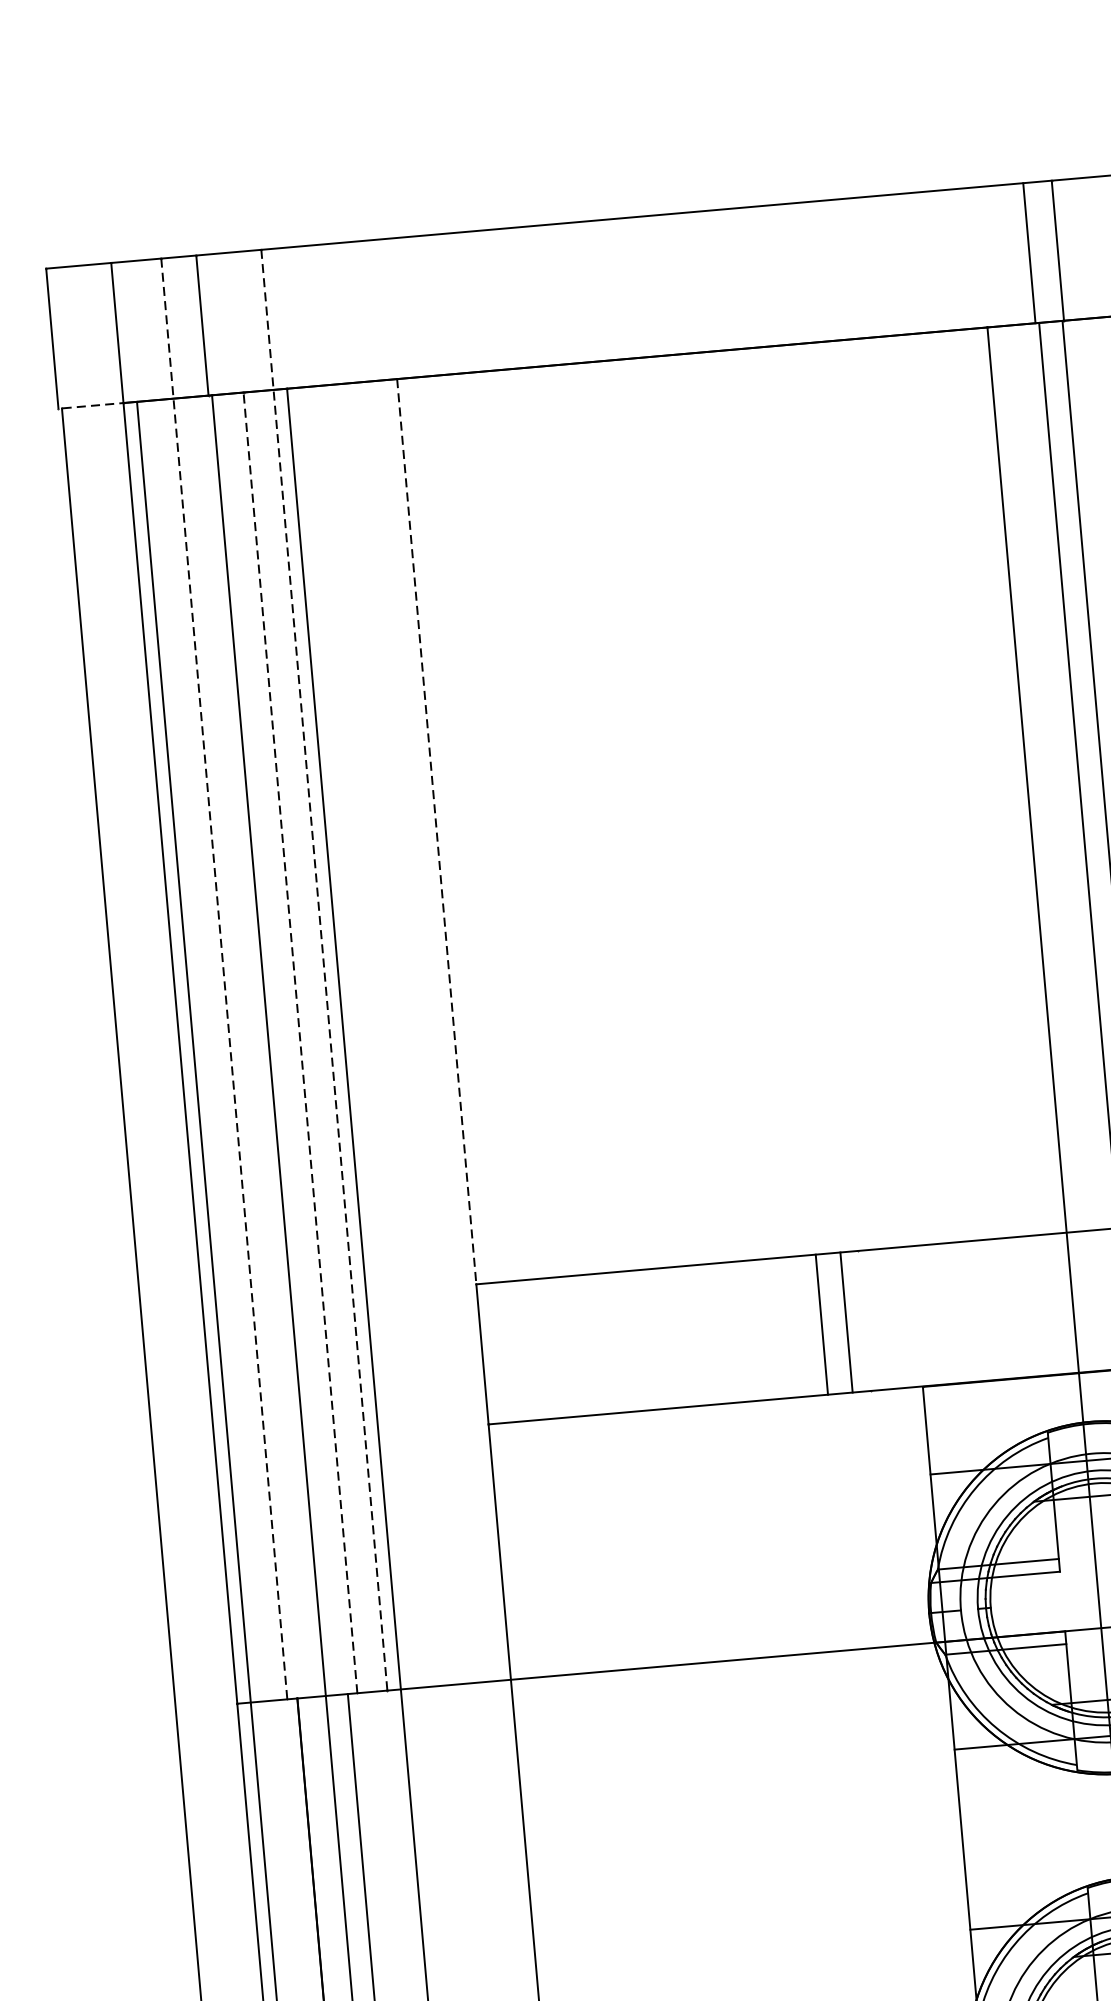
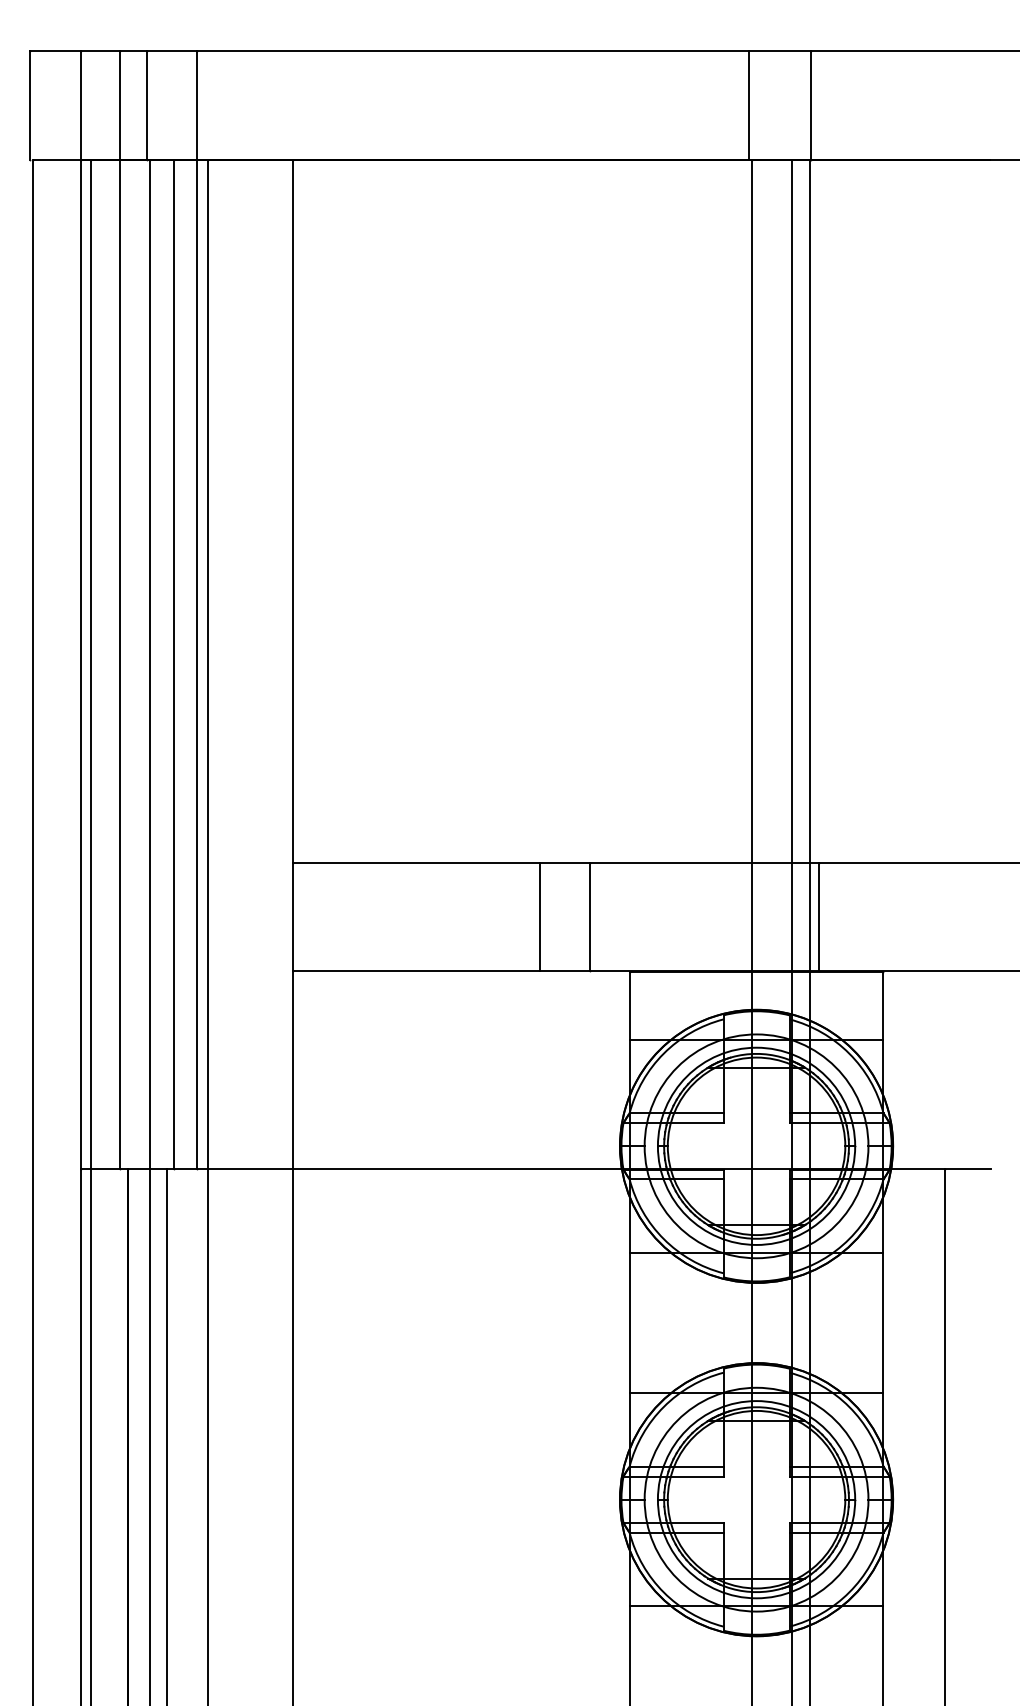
line: (1028, 253) -> (748, 105), moved
line: (93, 405) -> (57, 159), dashed -> solid
line: (437, 832) -> (293, 511), dashed -> solid
line: (324, 970) -> (197, 610), dashed -> solid
line: (223, 979) -> (119, 610), dashed -> solid
line: (300, 1042) -> (174, 664), dashed -> solid
line: (845, 1322) -> (539, 916), moved
line: (821, 1324) -> (589, 916), moved

